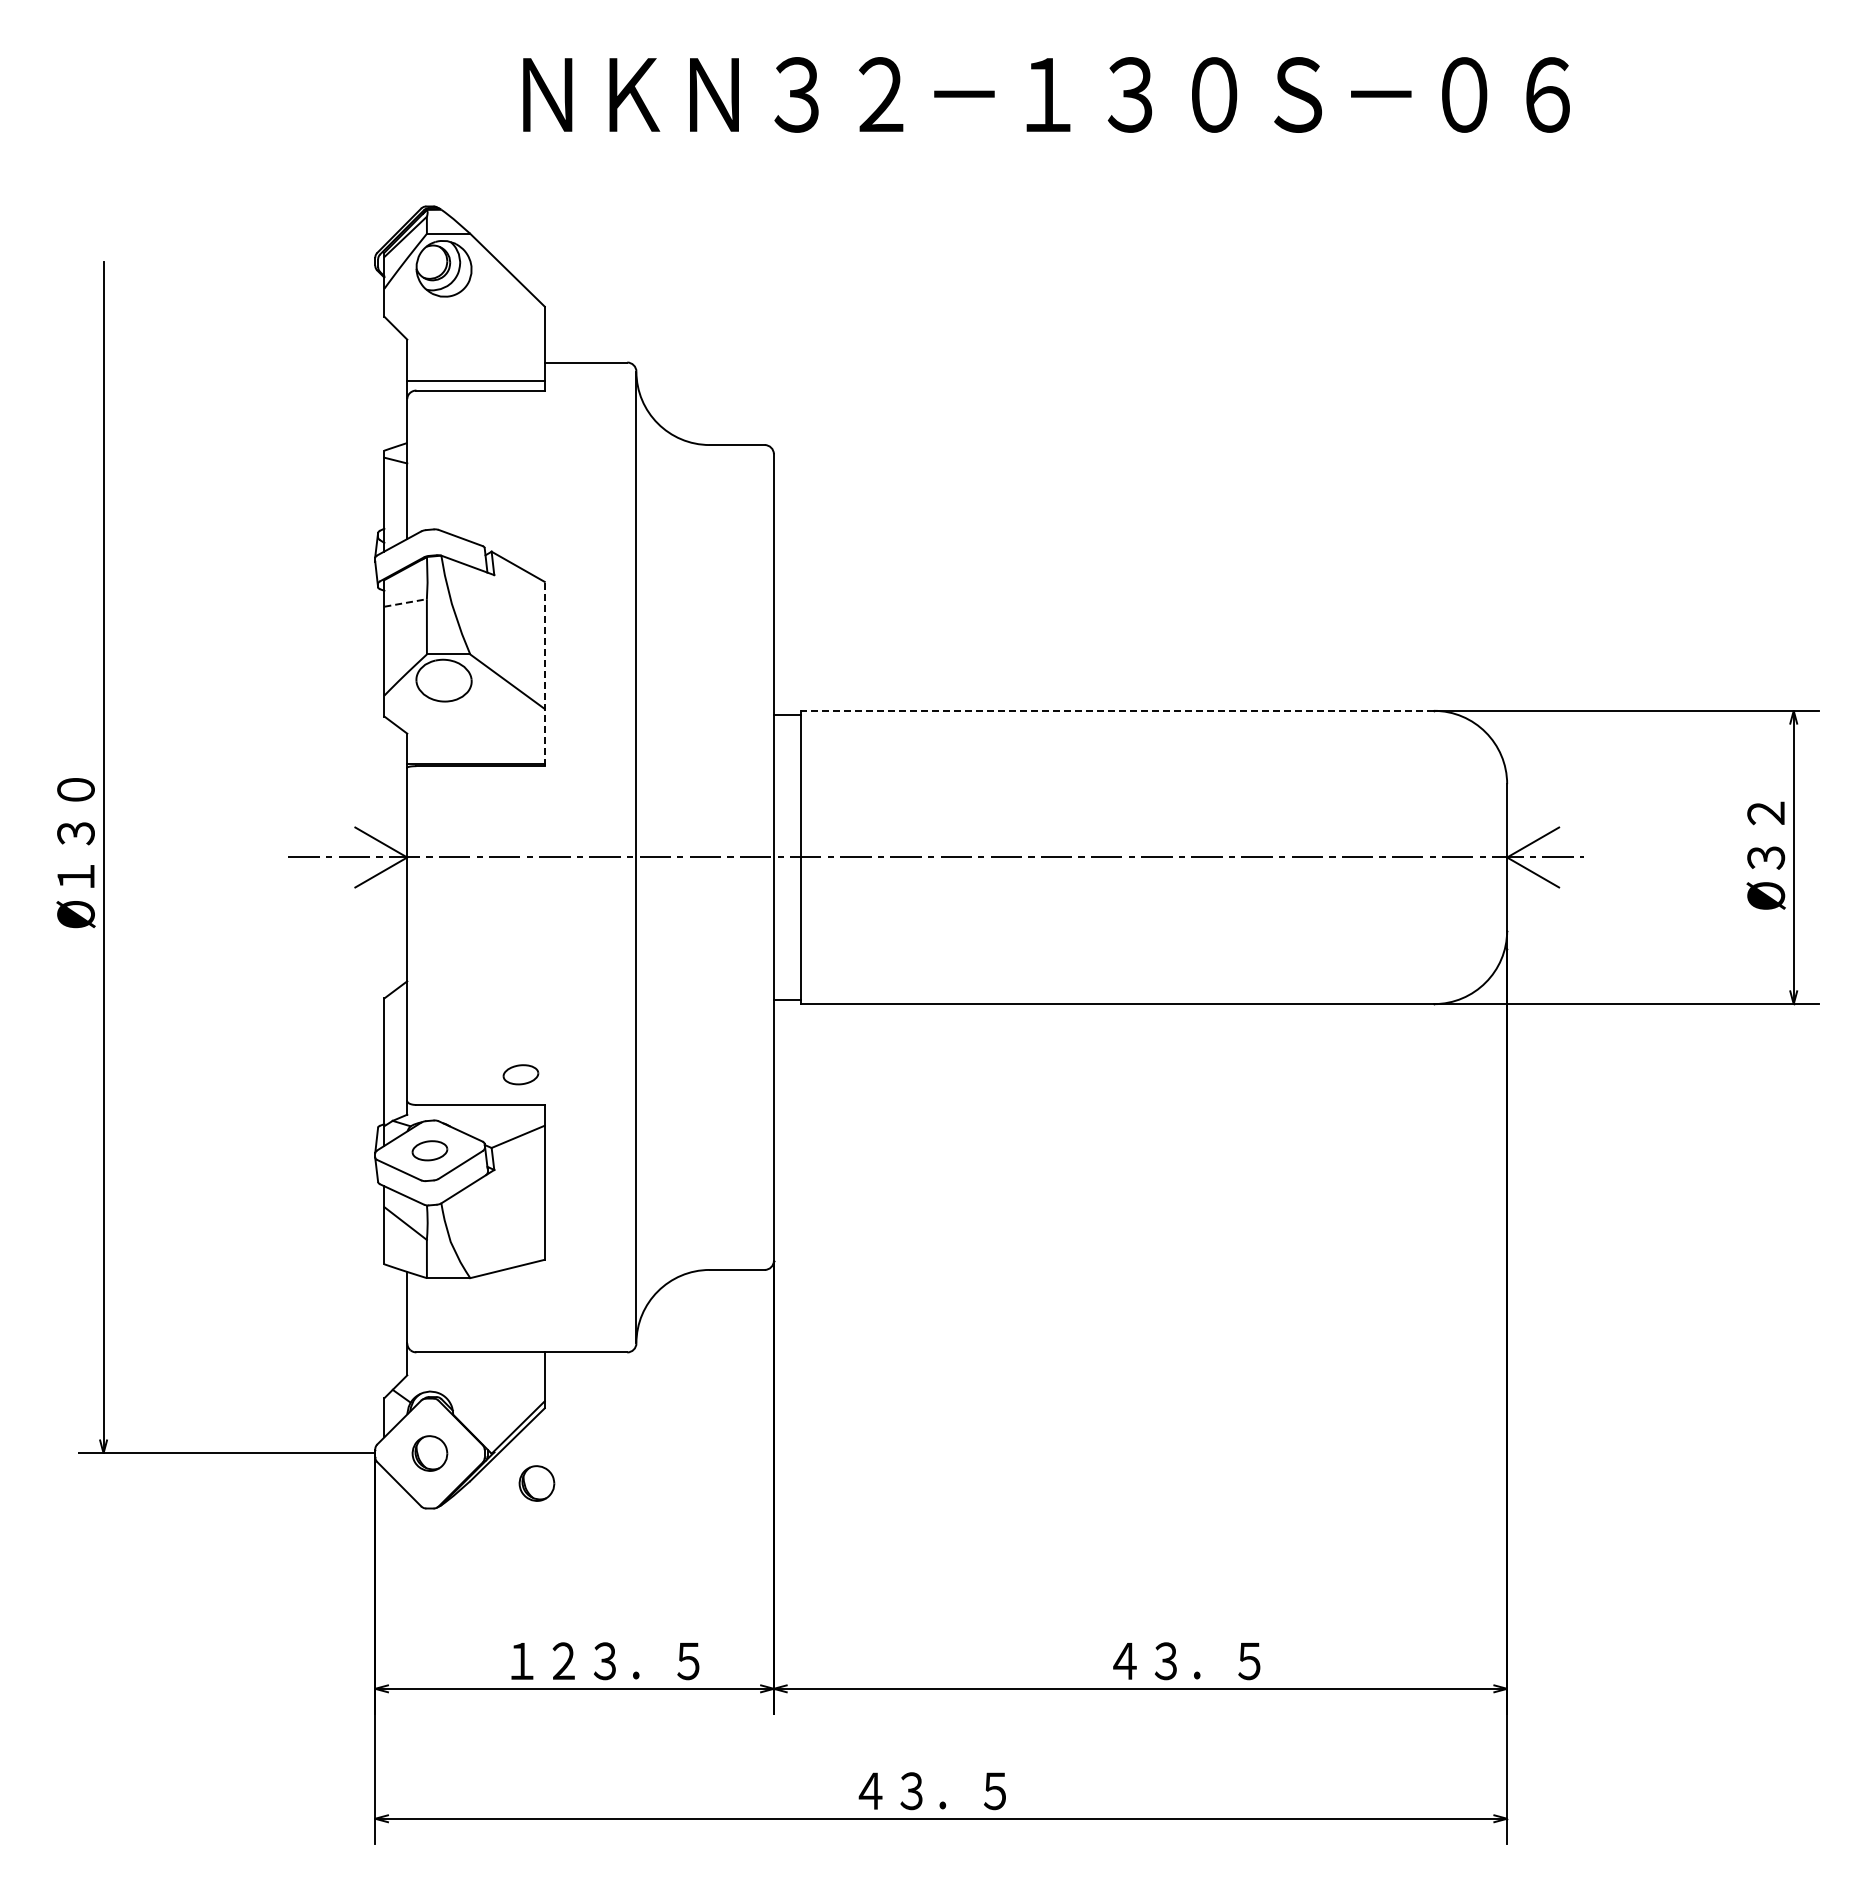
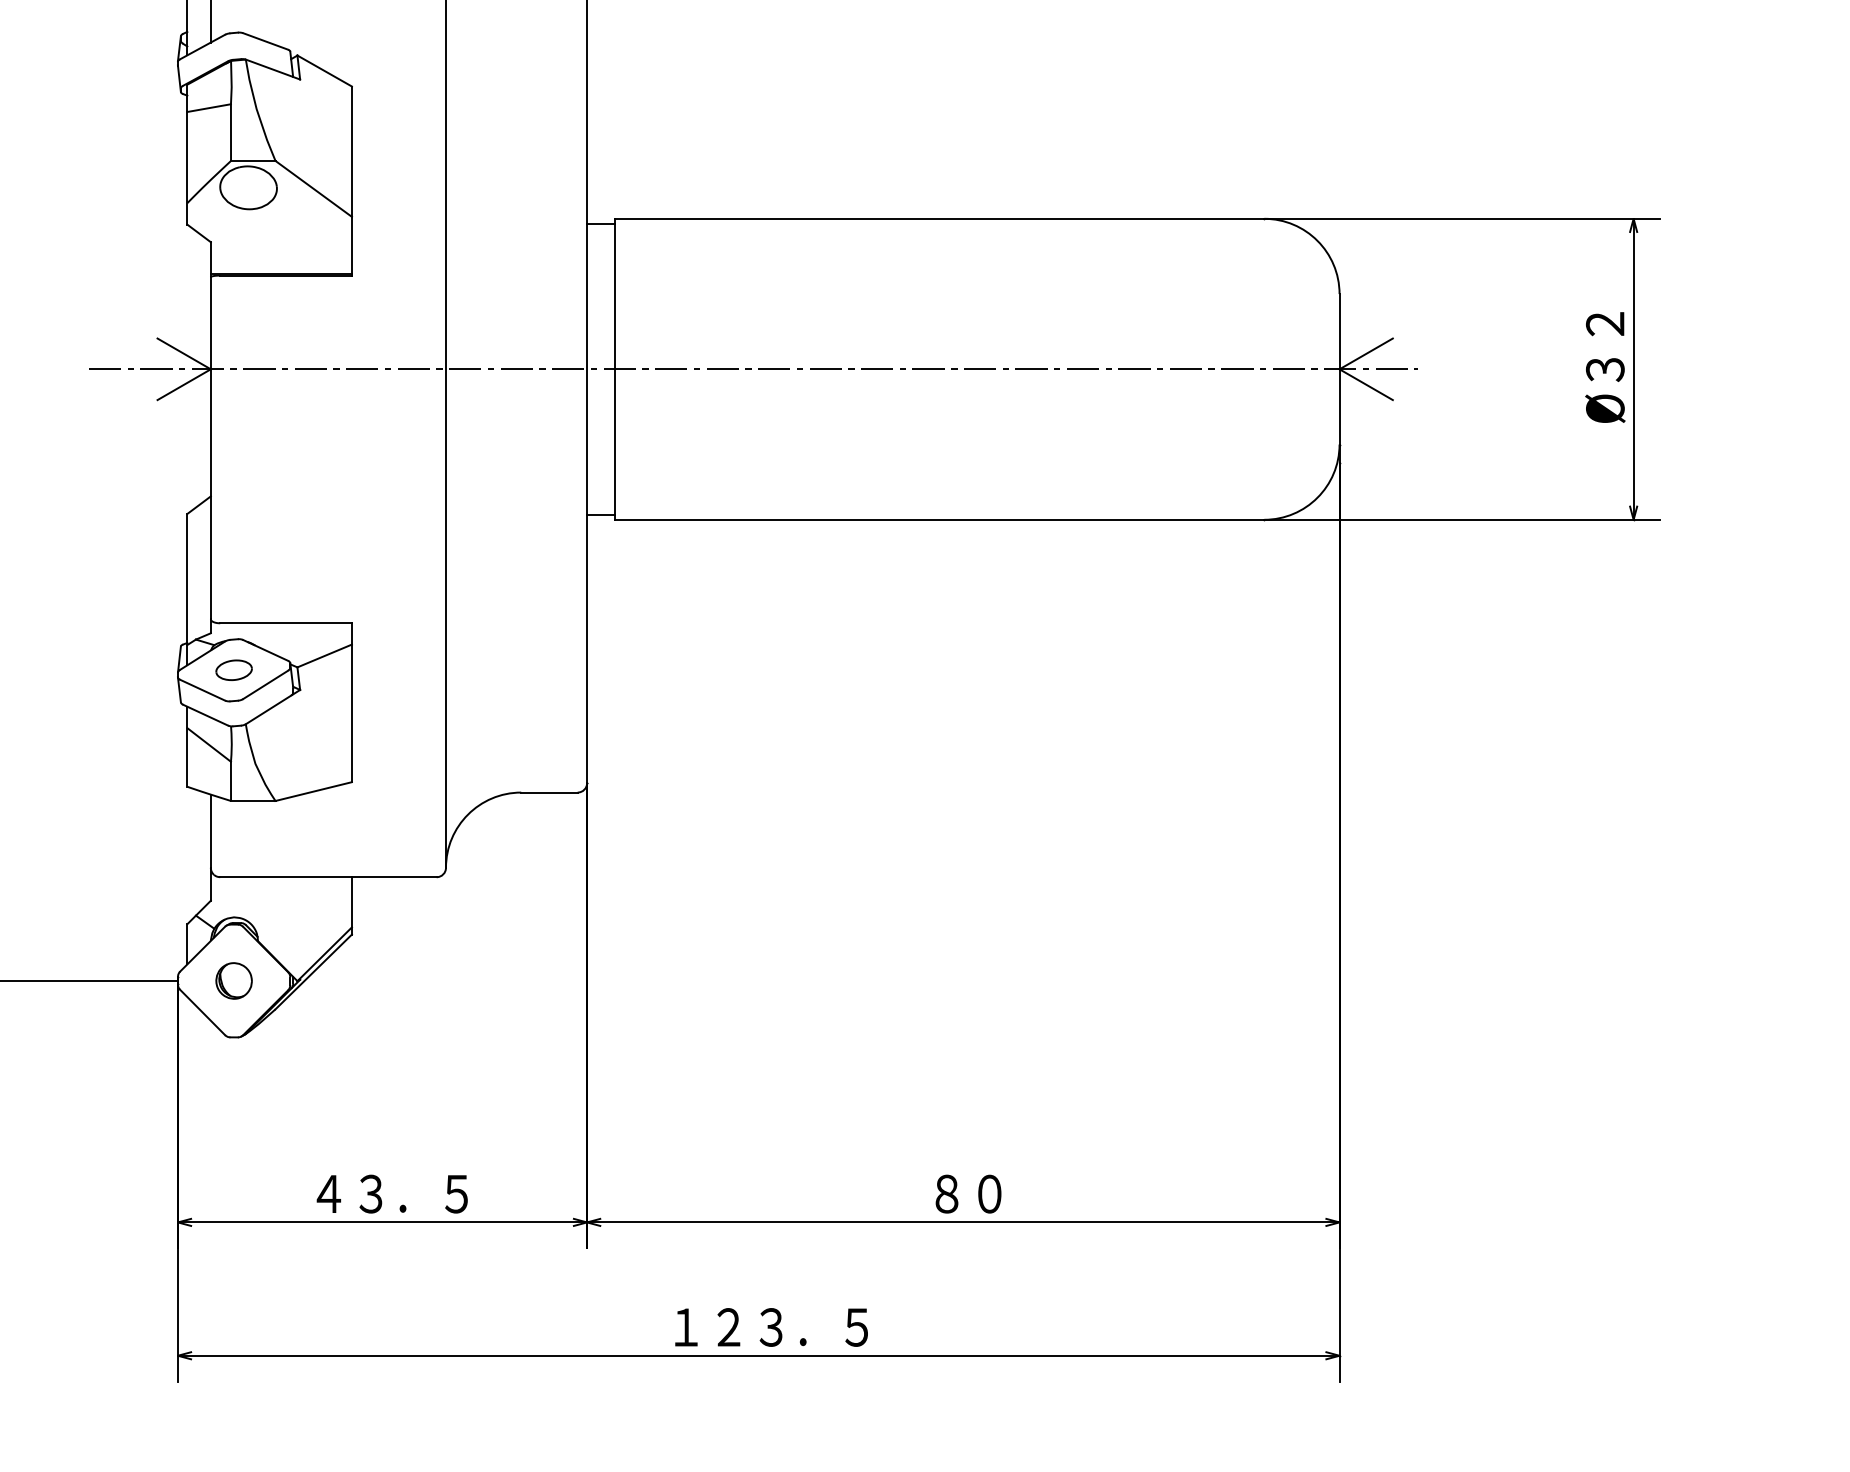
line: (405, 602) -> (209, 107), dashed -> solid
line: (544, 673) -> (351, 180), dashed -> solid
line: (1117, 710) -> (939, 218), dashed -> solid
part: (520, 1074) -> (327, 592), removed
part: (536, 1483) -> (343, 1011), removed
text: (604, 1661) -> (413, 1194), １２３．５ -> ４３．５
text: (1186, 1661) -> (1010, 1194), ４３．５ -> ８０
text: (952, 1791) -> (770, 1327), ４３．５ -> １２３．５

